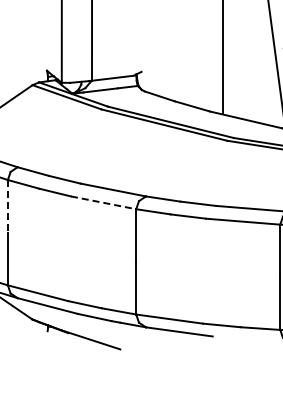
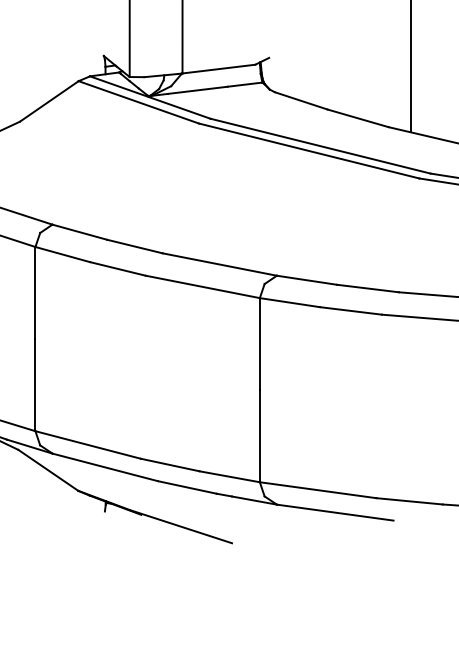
line: (104, 202) -> (204, 286), dashed -> solid
line: (7, 206) -> (34, 293), dashed -> solid

